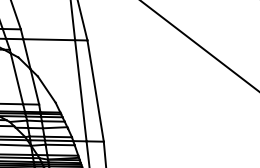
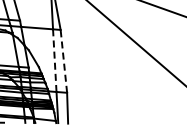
line: (80, 90) -> (54, 60), solid -> dashed
line: (95, 91) -> (63, 61), solid -> dashed

